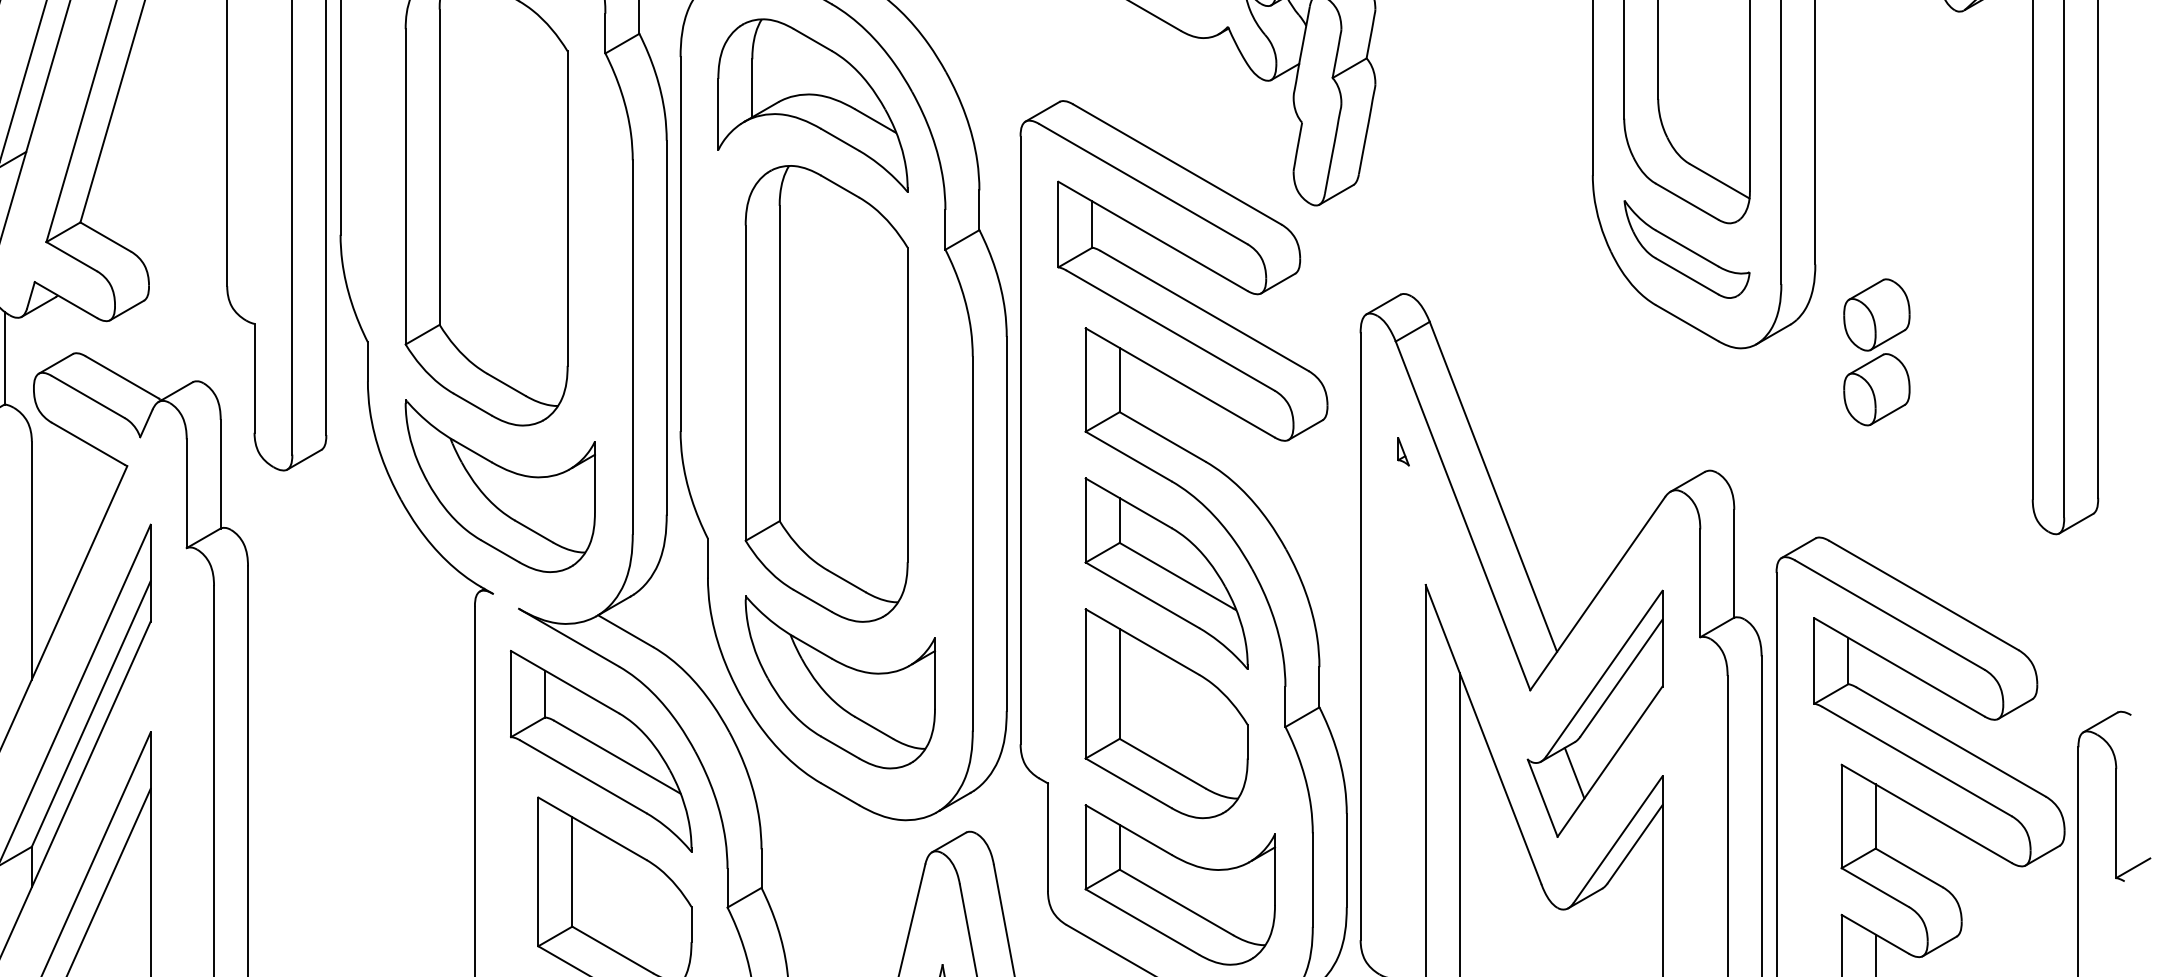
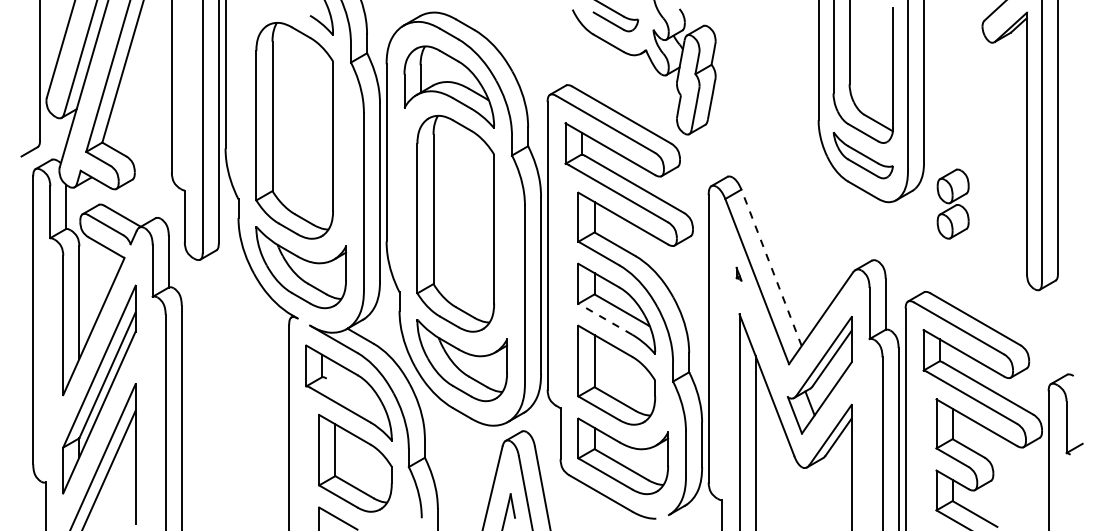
part: (1402, 450) -> (738, 273), moved
line: (1493, 486) -> (771, 267), solid -> dashed
line: (1142, 595) -> (605, 319), solid -> dashed
line: (617, 756) -> (356, 395), removed

